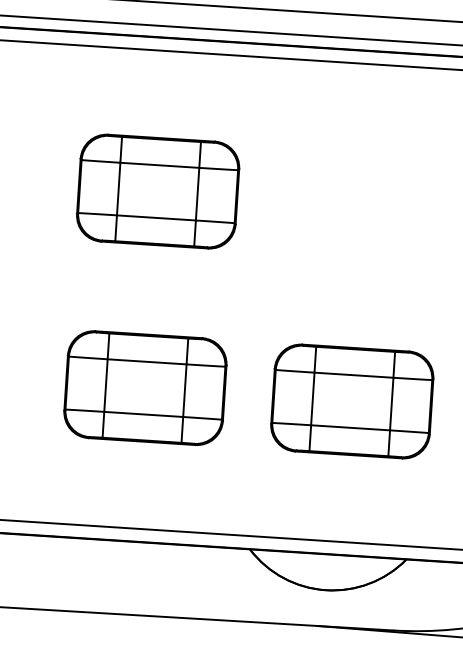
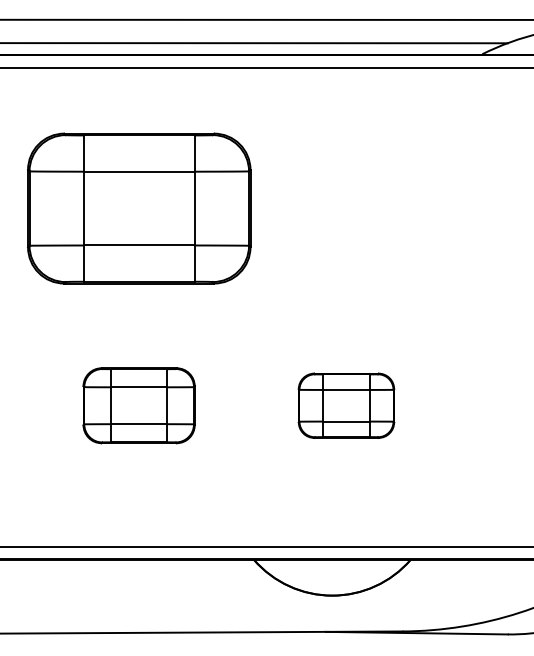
part: (157, 191) -> (138, 208), size x1.4
part: (144, 387) -> (138, 405), size x0.7
part: (352, 401) -> (346, 405), size x0.6

